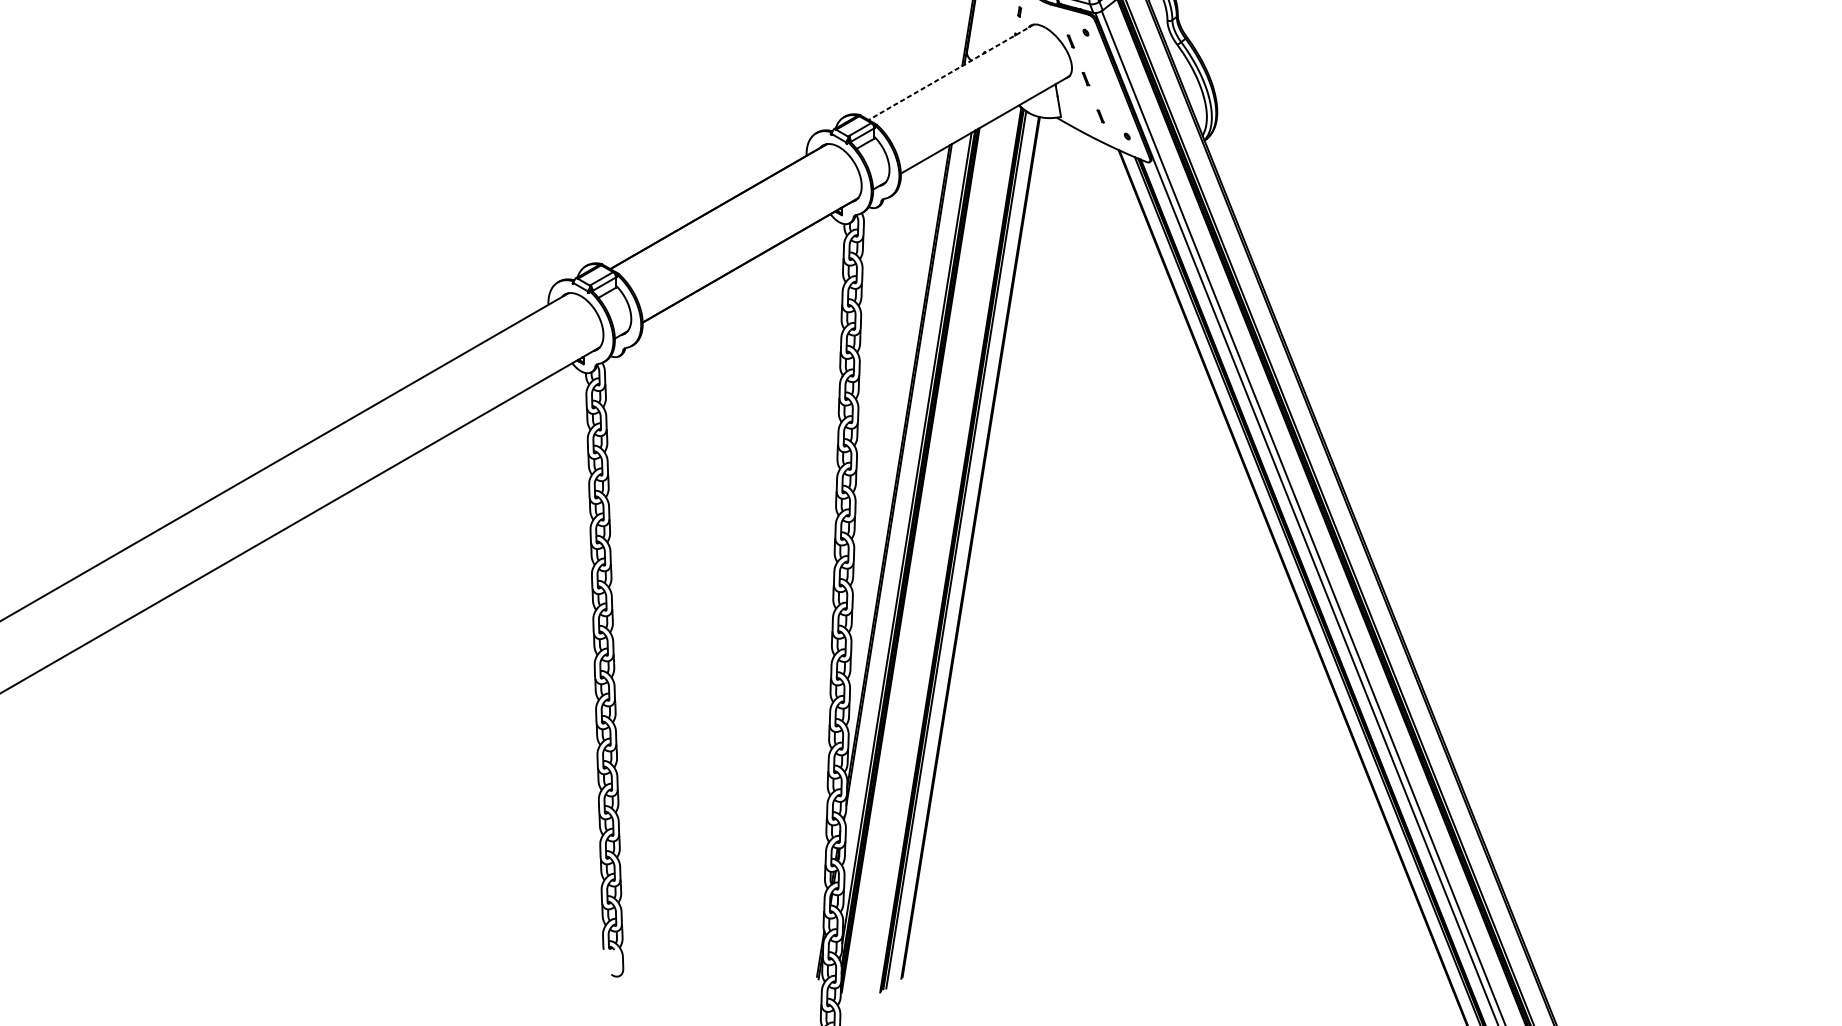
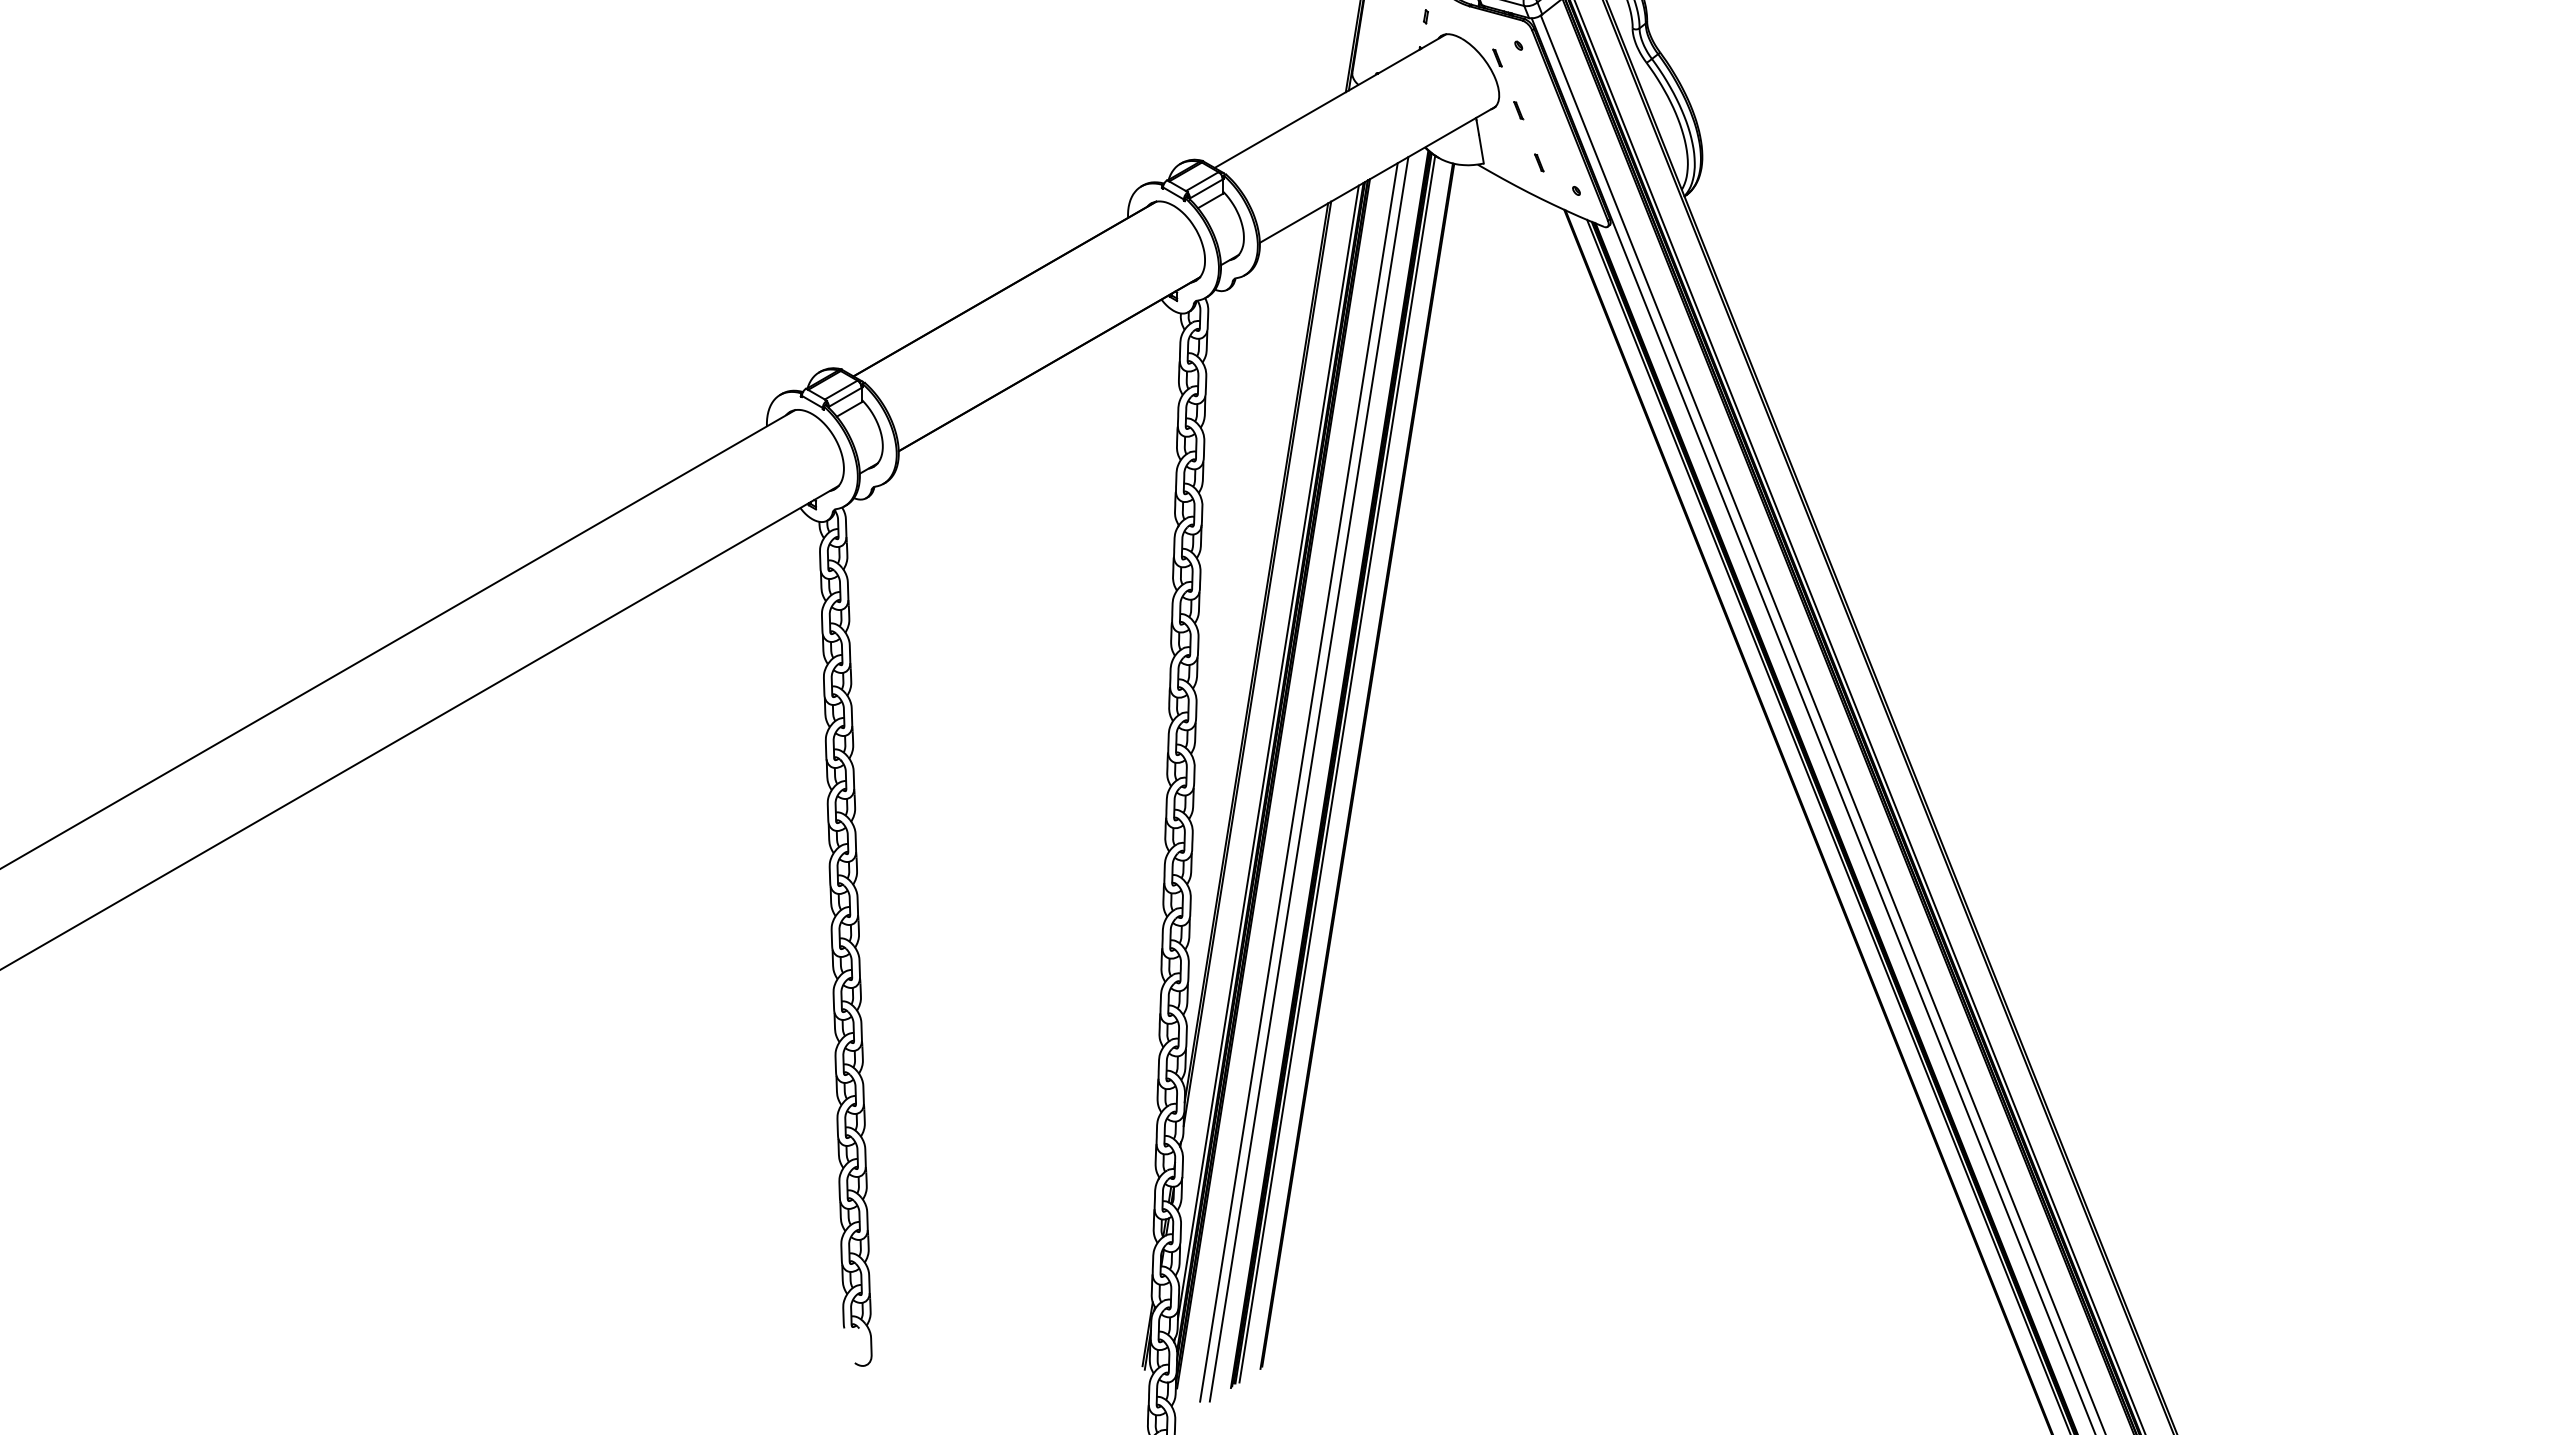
line: (951, 72) -> (1330, 101), dashed -> solid
line: (935, 556) -> (1308, 778), added
line: (928, 559) -> (1298, 782), added

